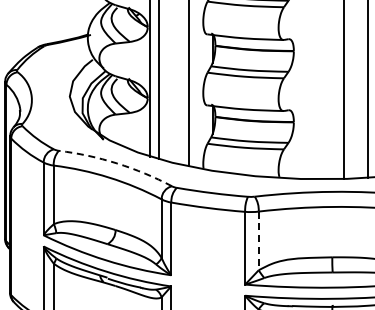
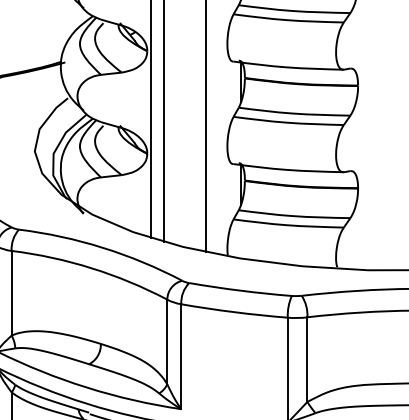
arc: (117, 163) -> (103, 247), dashed -> solid
line: (258, 241) -> (307, 360), dashed -> solid

